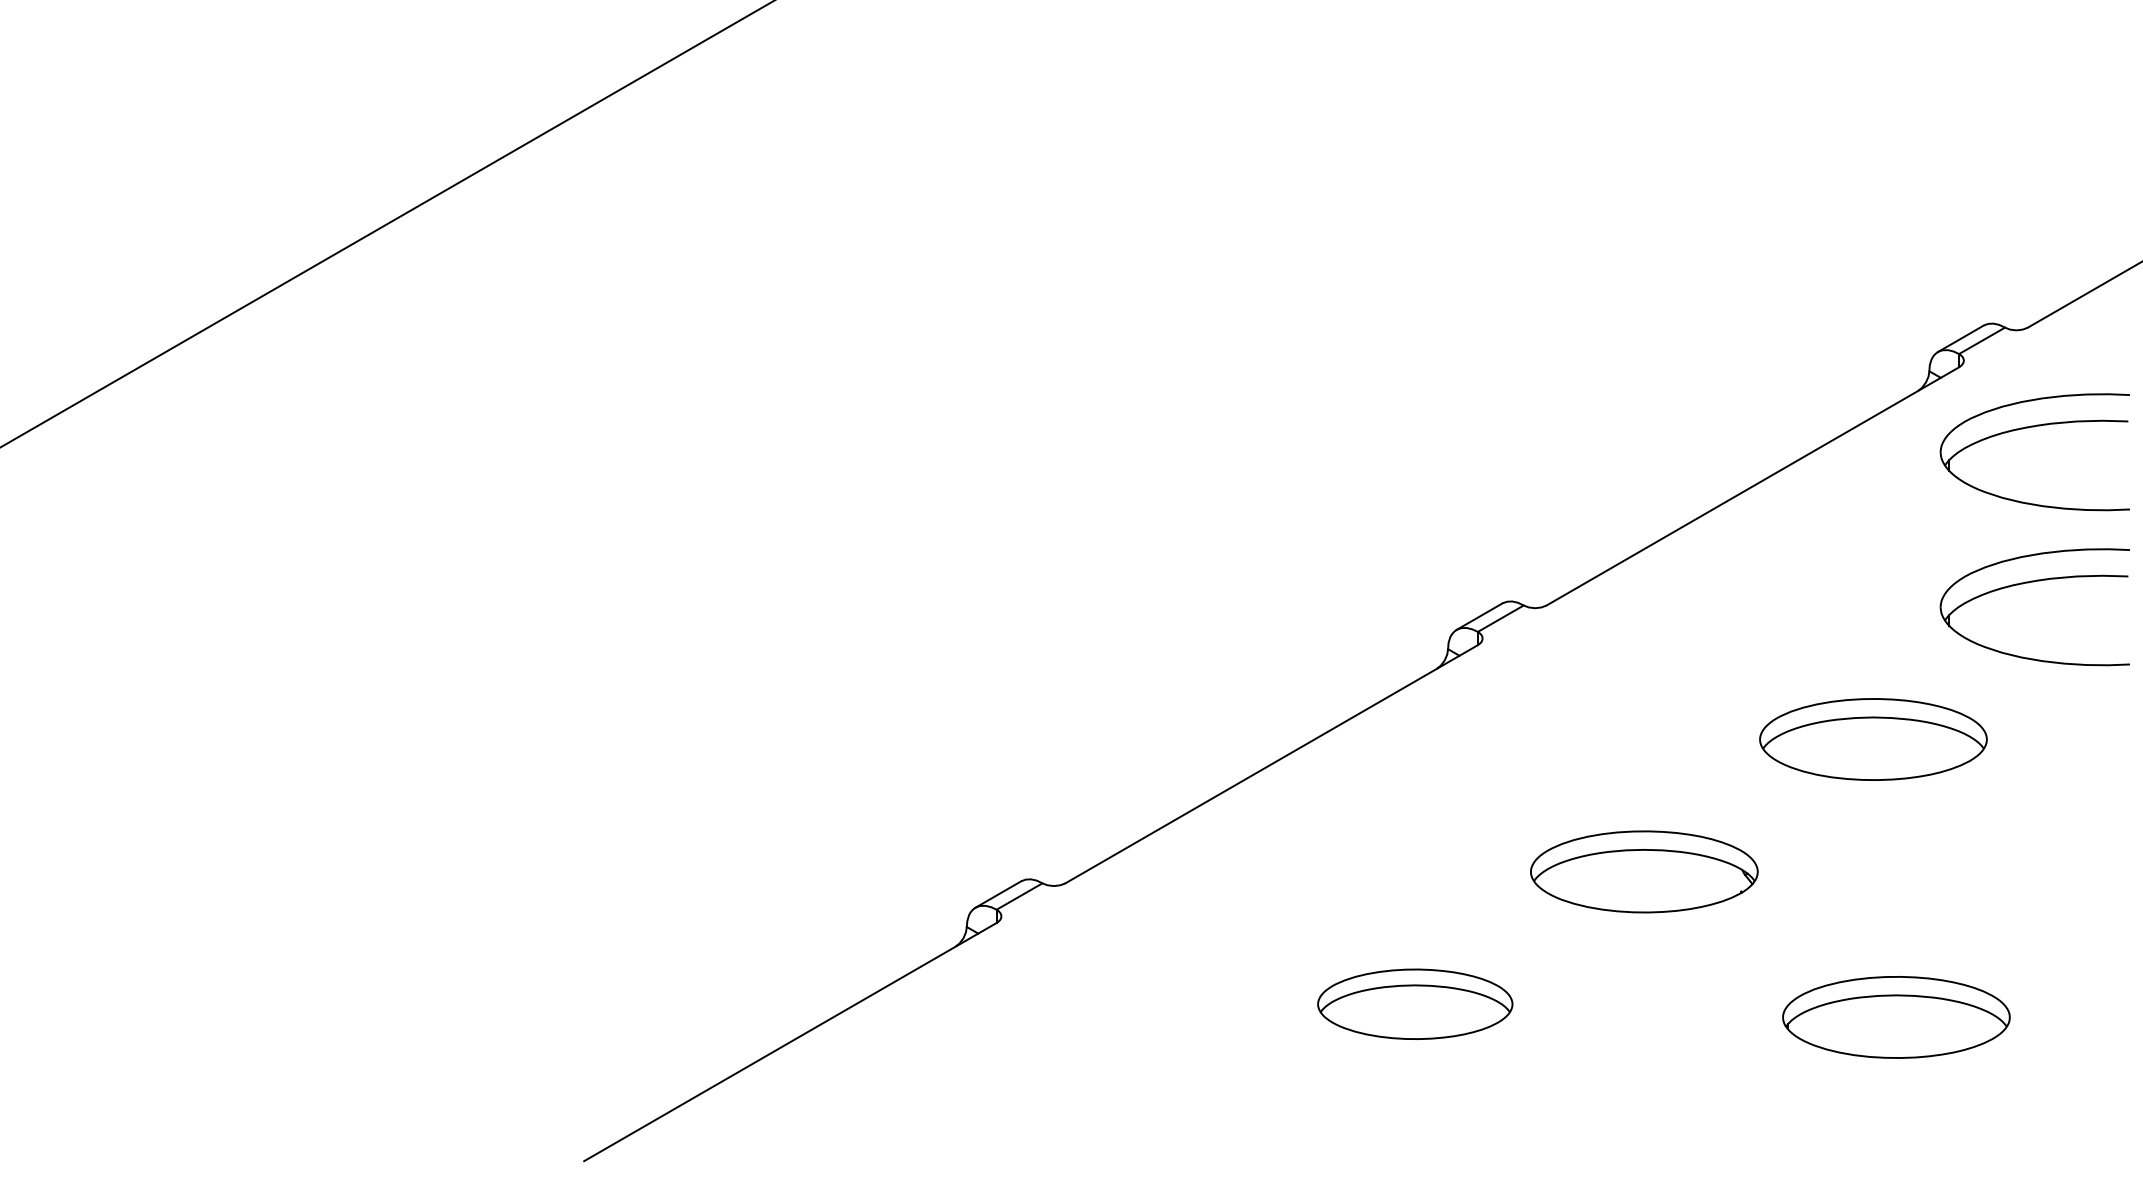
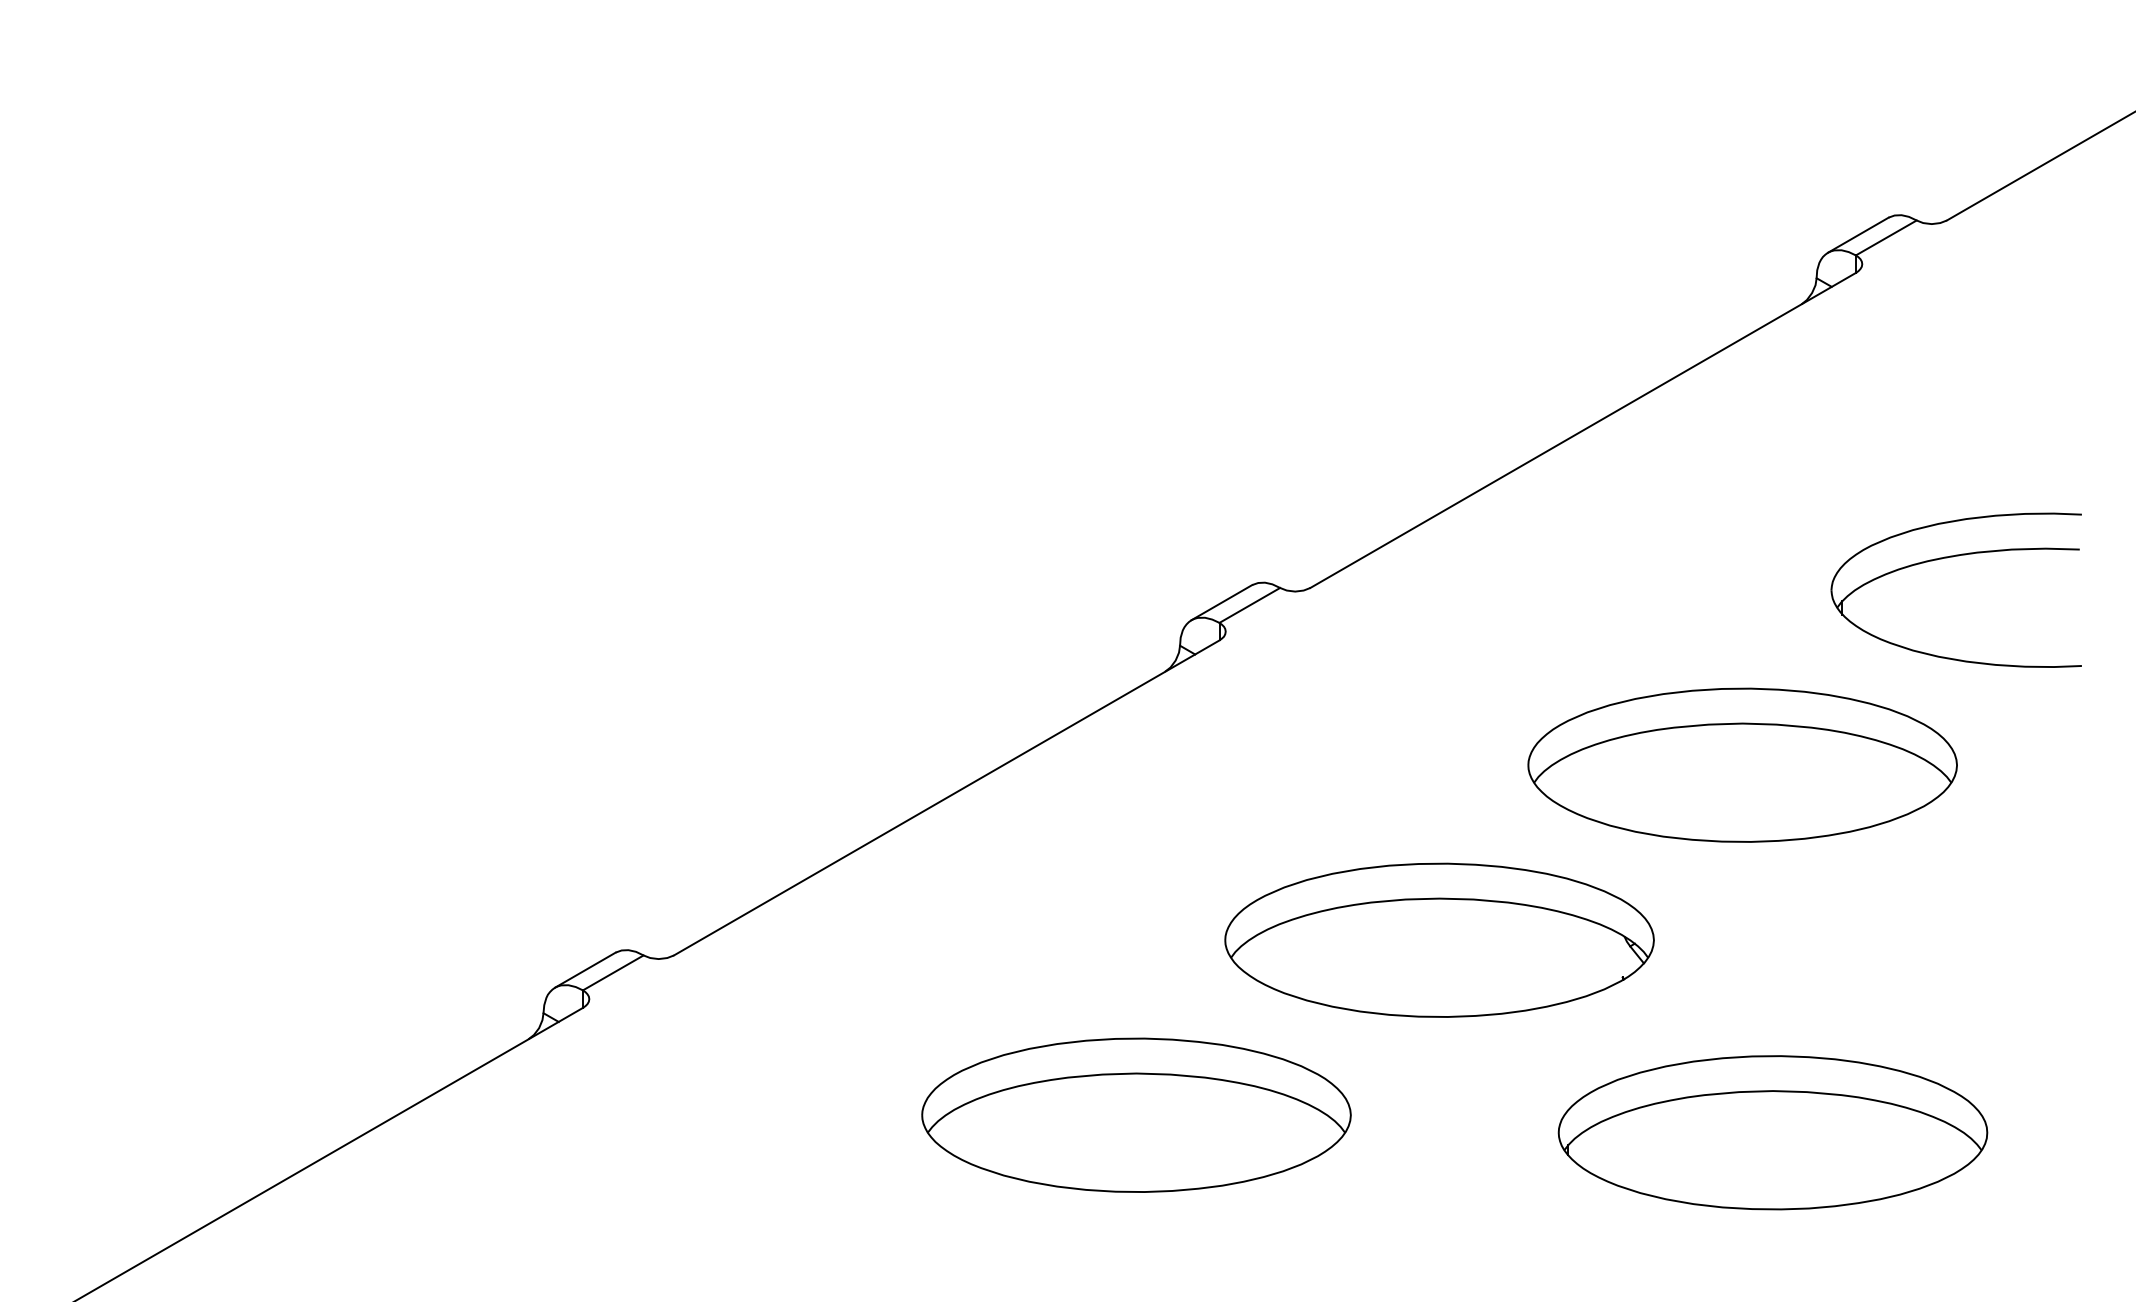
part: (2028, 428) -> (1947, 353), removed
part: (1873, 739) -> (1742, 765), size x1.43
part: (1644, 871) -> (1439, 939), size x1.43
part: (1415, 1004) -> (1136, 1115), size x1.67
part: (1896, 1017) -> (1773, 1132), size x1.43

